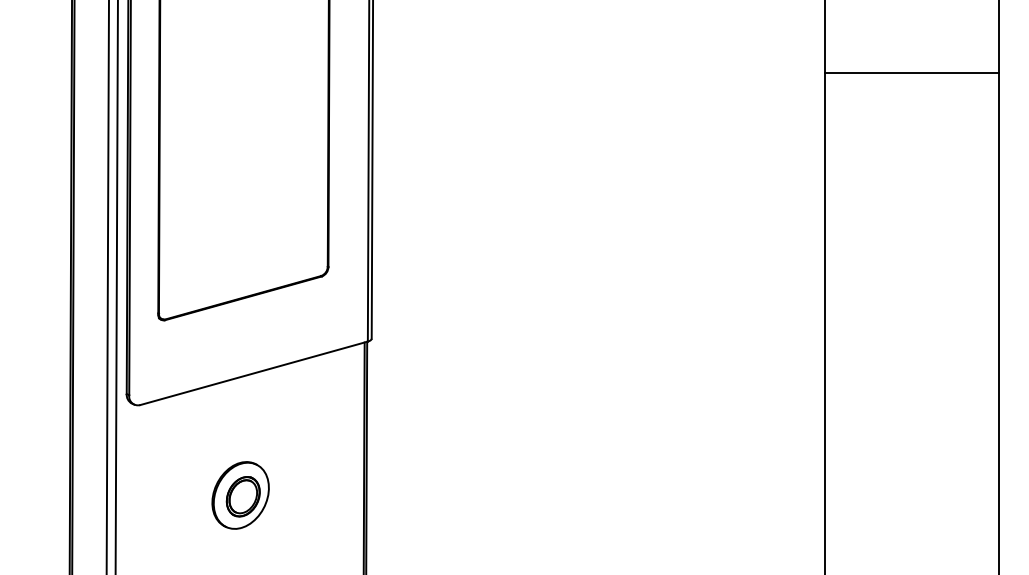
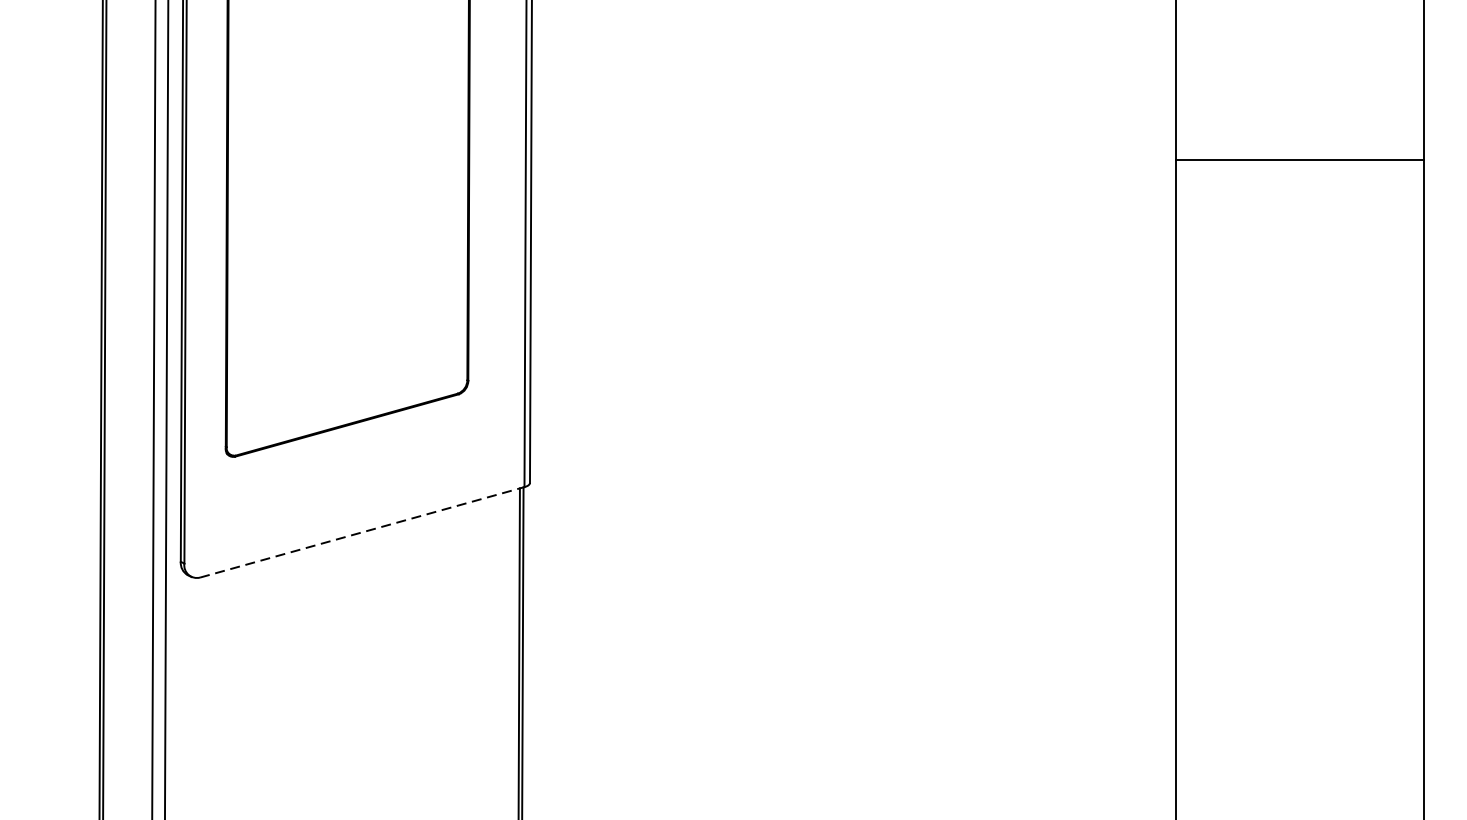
line: (911, 73) -> (1299, 160), moved
line: (254, 373) -> (362, 532), solid -> dashed
part: (240, 495) -> (342, 706), removed

